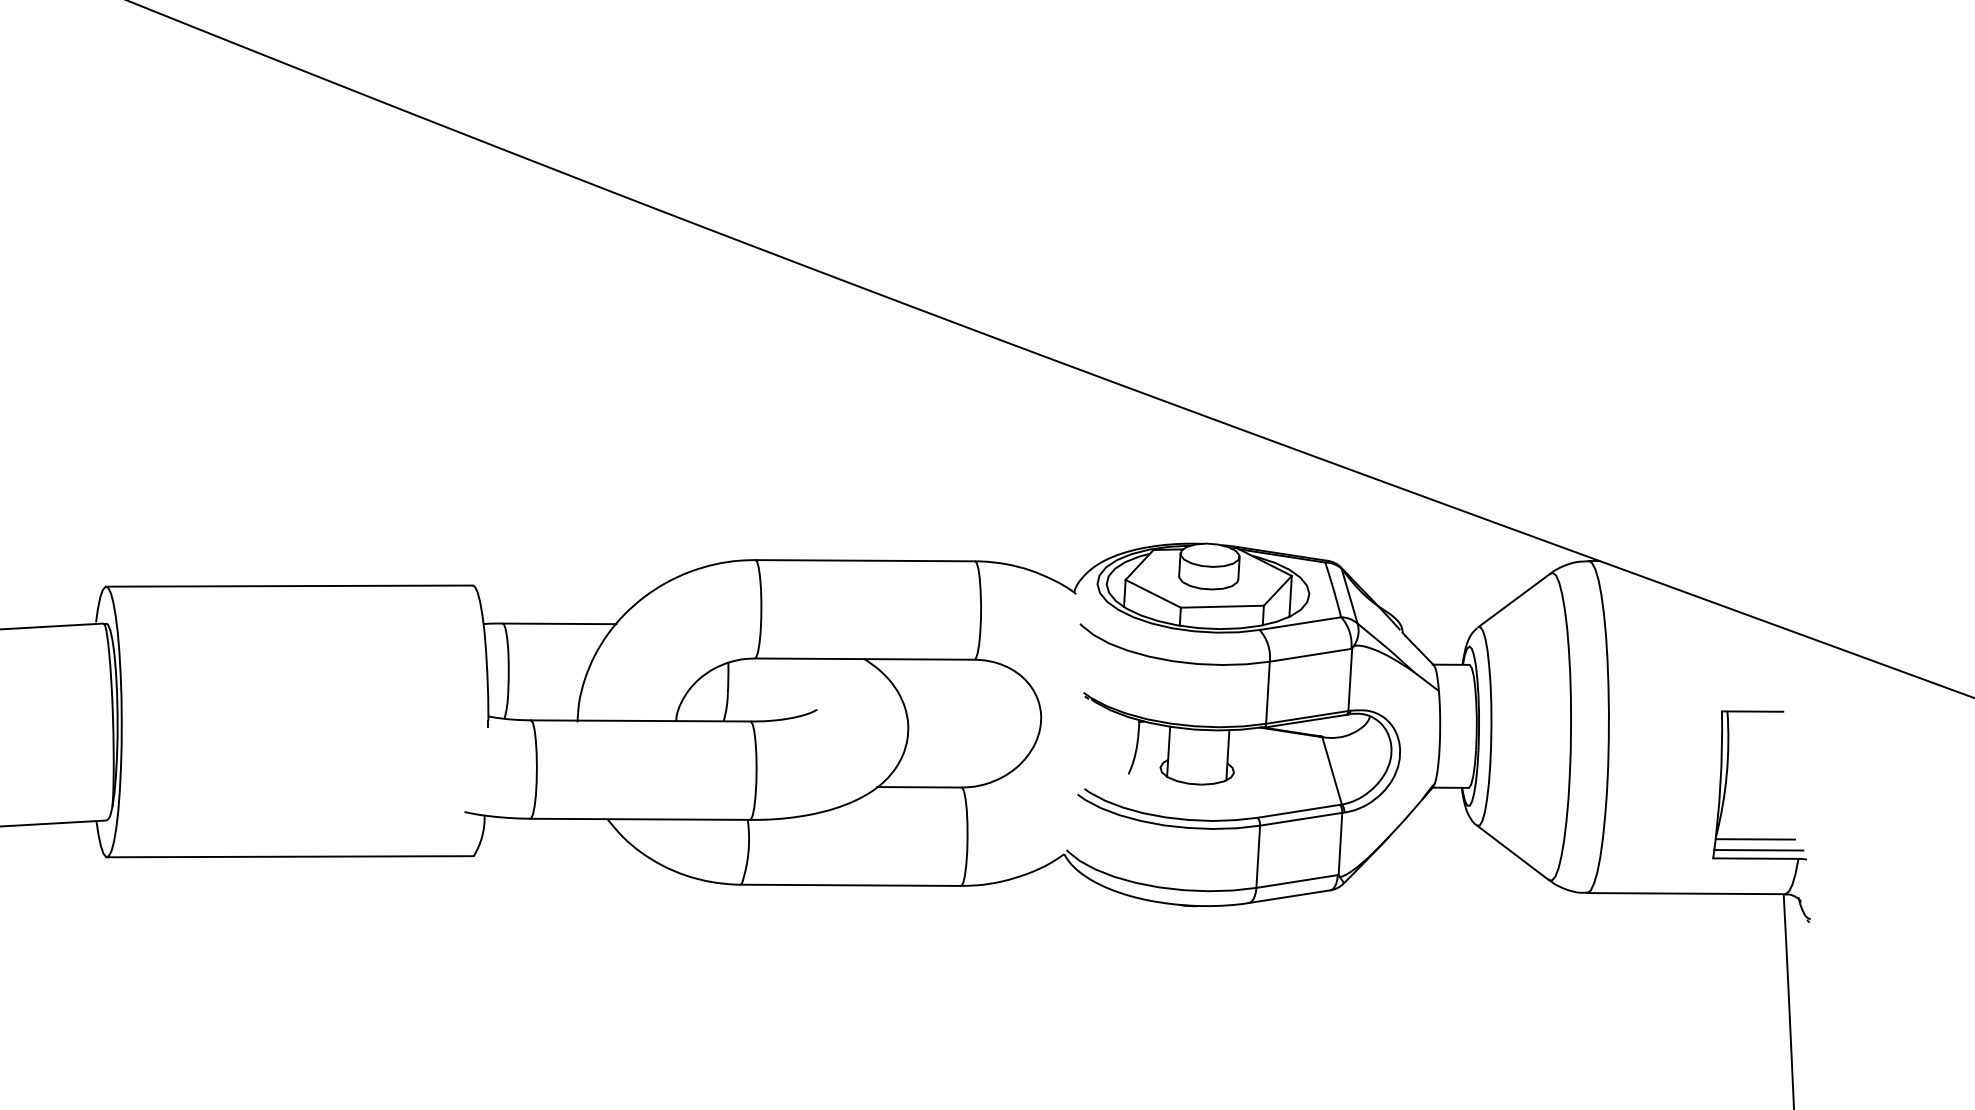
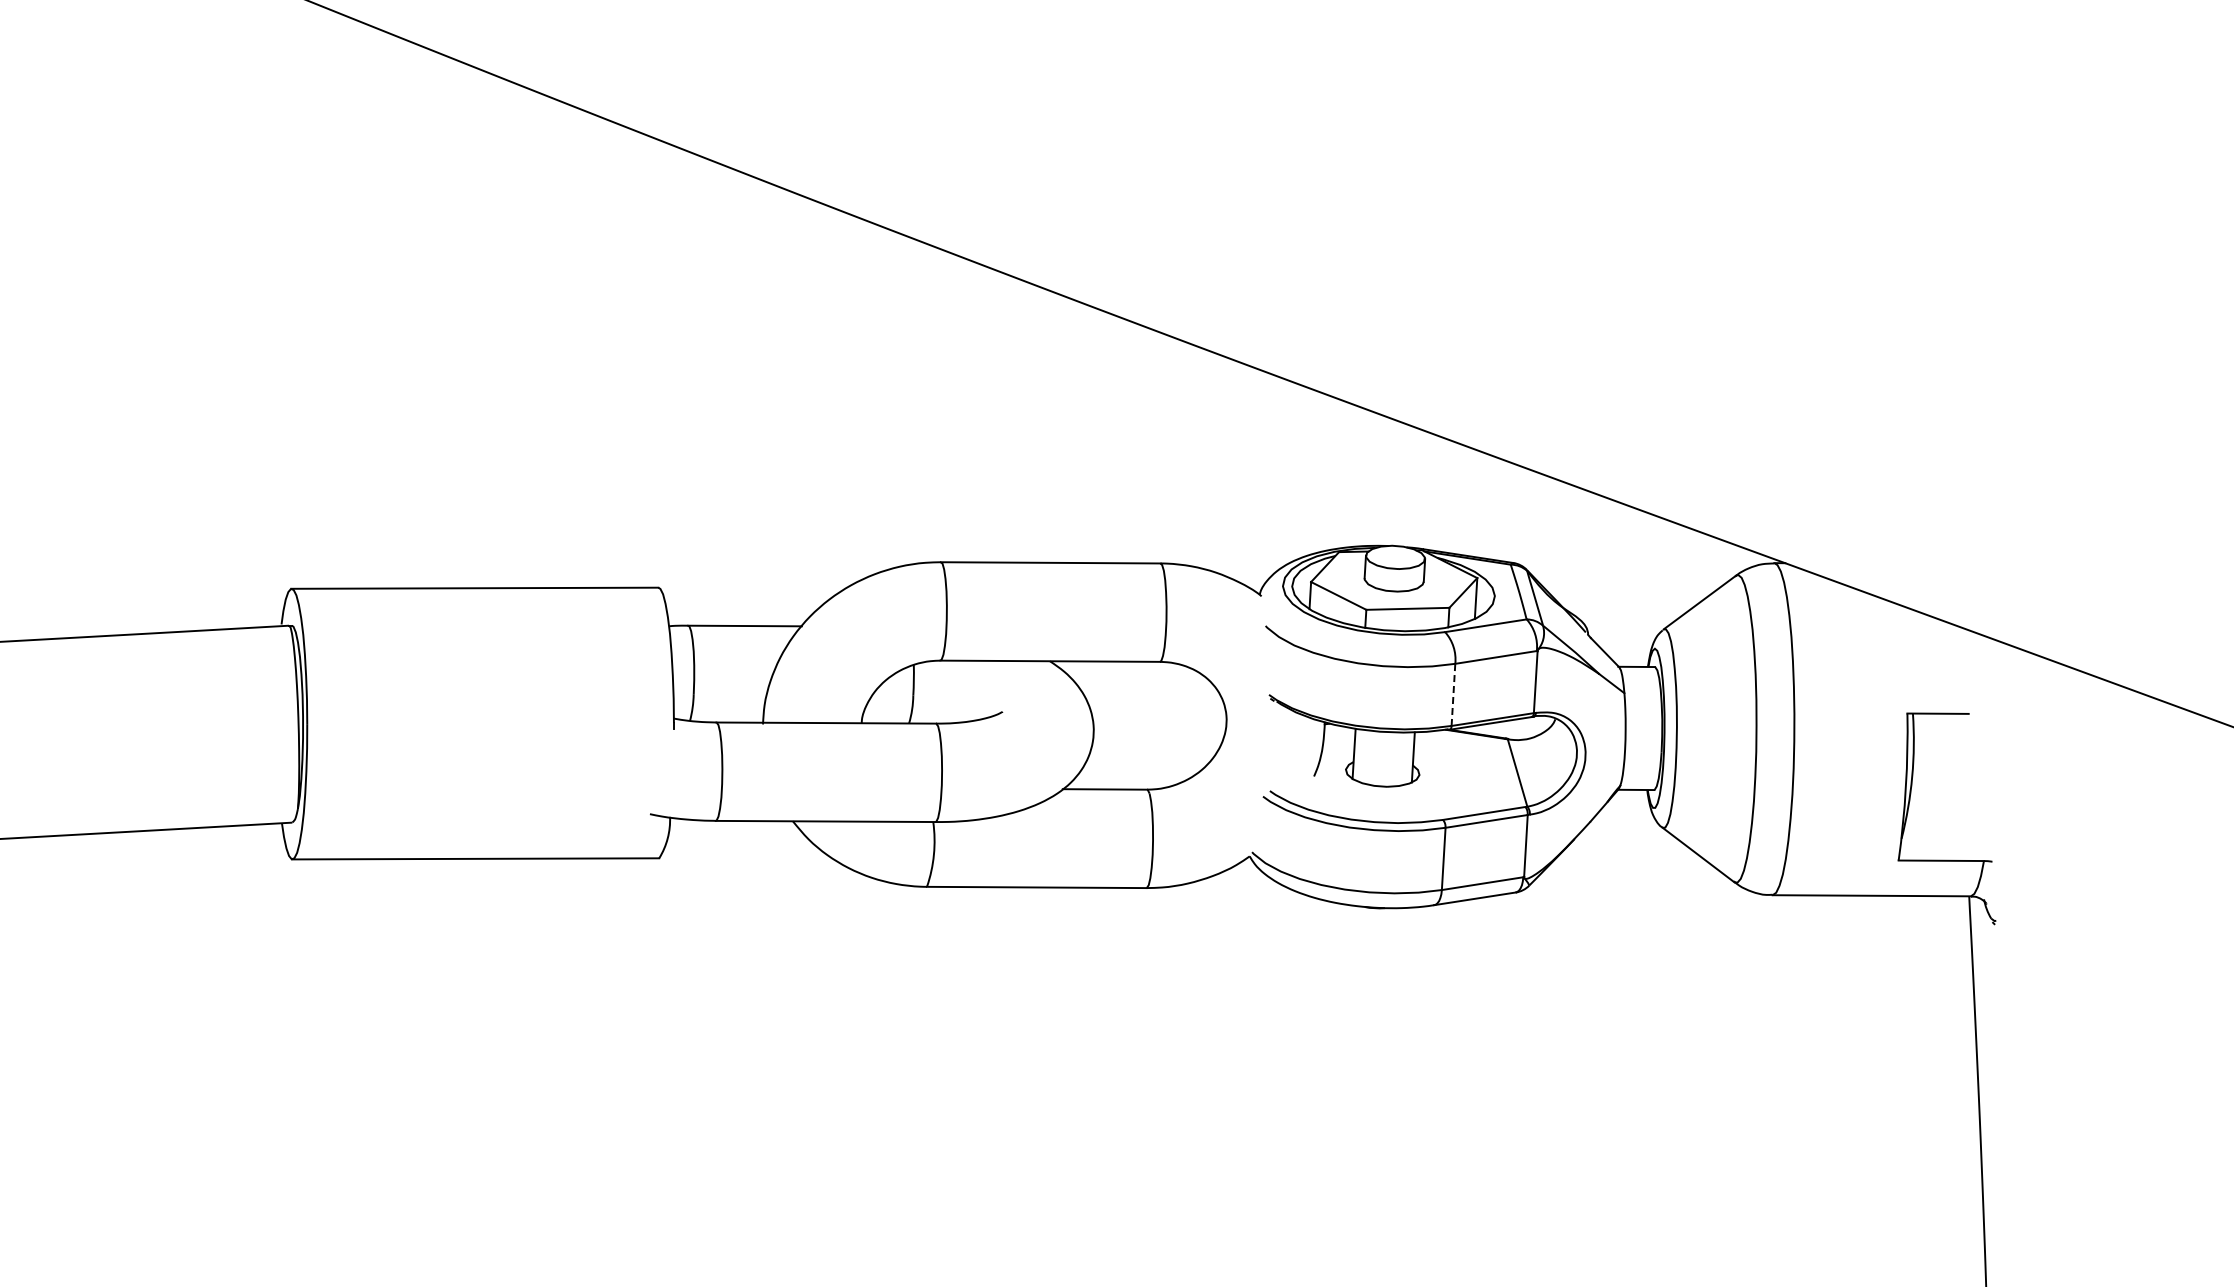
line: (1268, 692) -> (1453, 694), solid -> dashed
line: (1755, 839) -> (1940, 841), removed
line: (1758, 850) -> (1943, 852), removed

